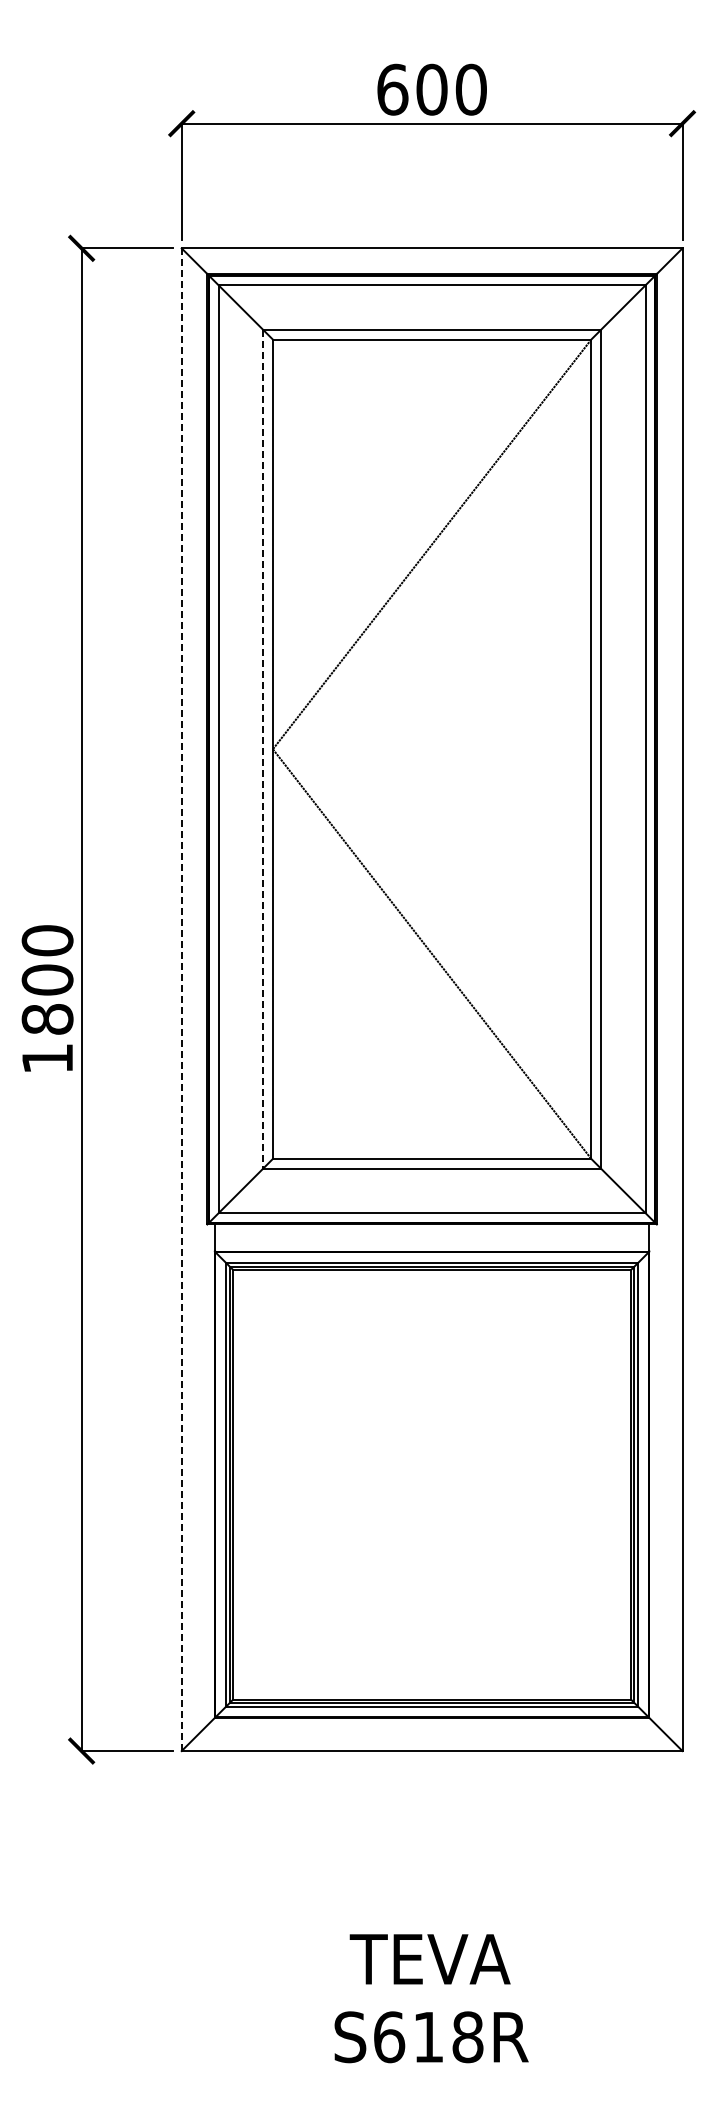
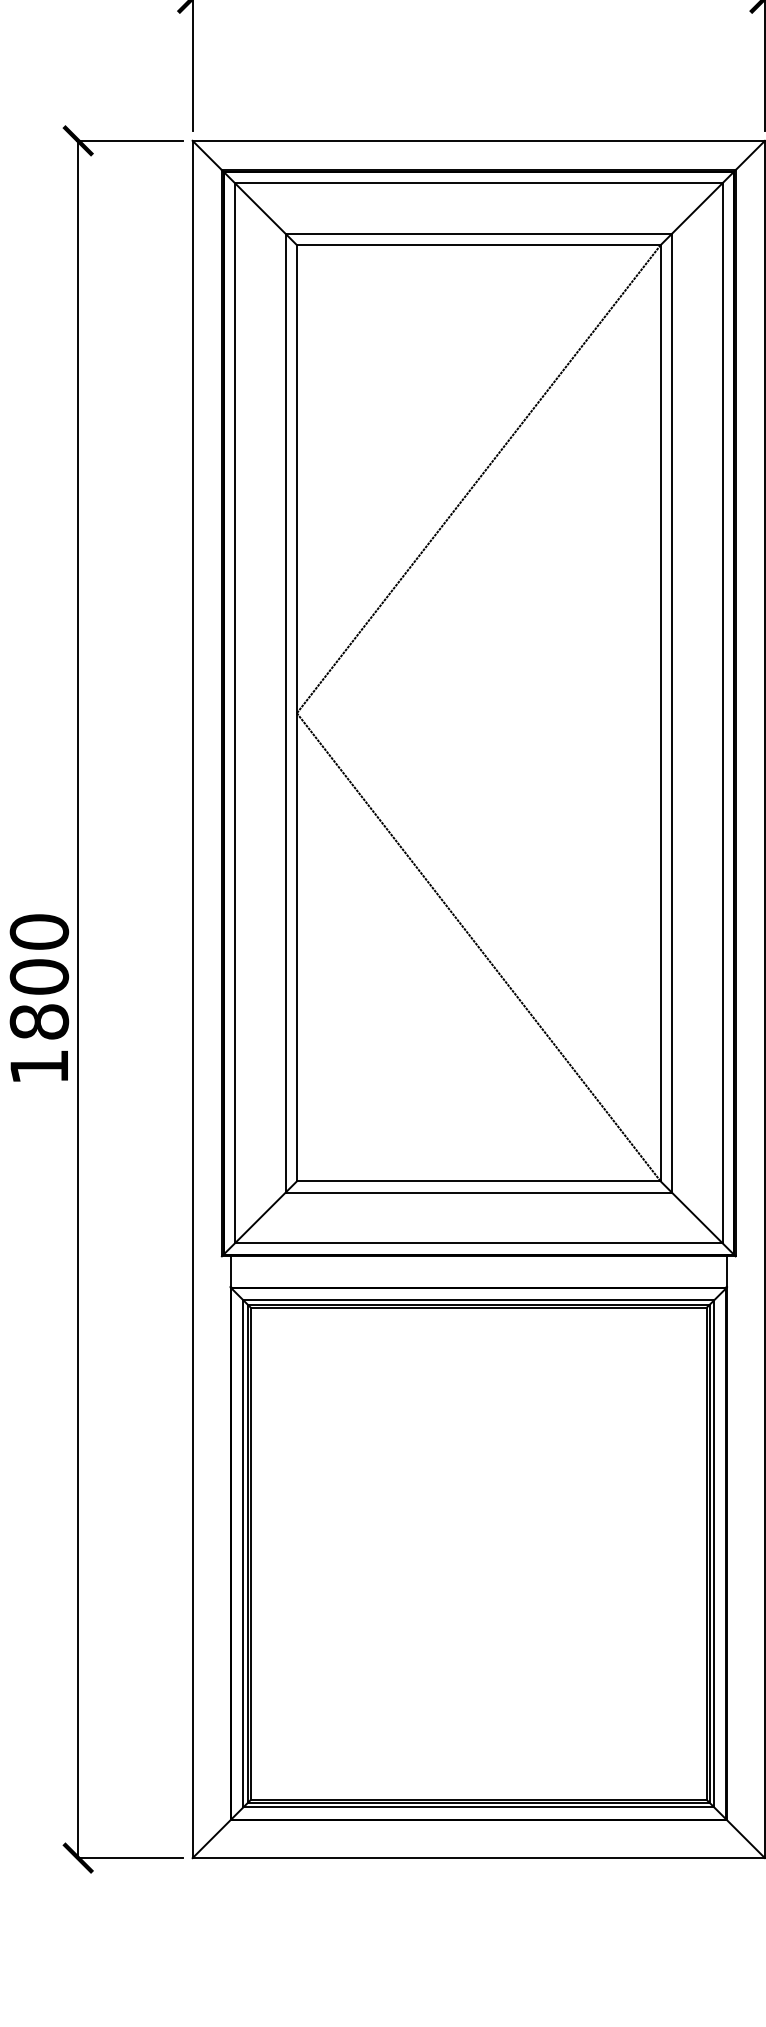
line: (263, 749) -> (286, 713), dashed -> solid
line: (181, 1000) -> (192, 1000), dashed -> solid

